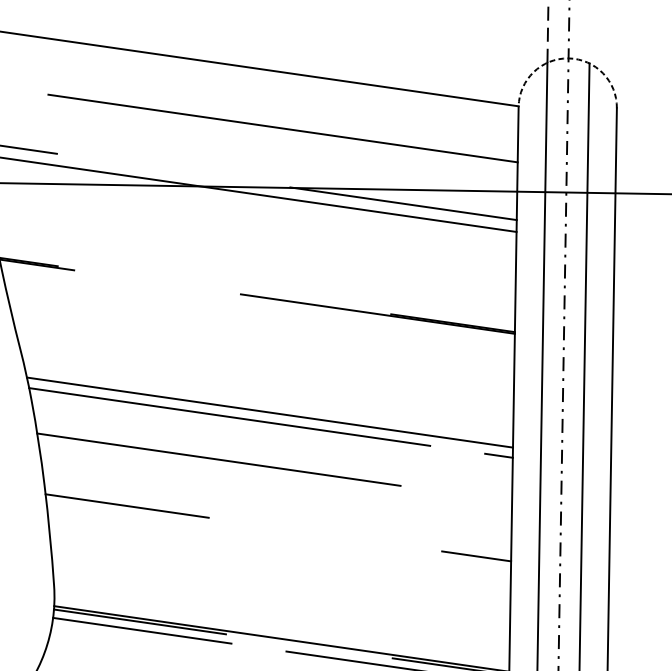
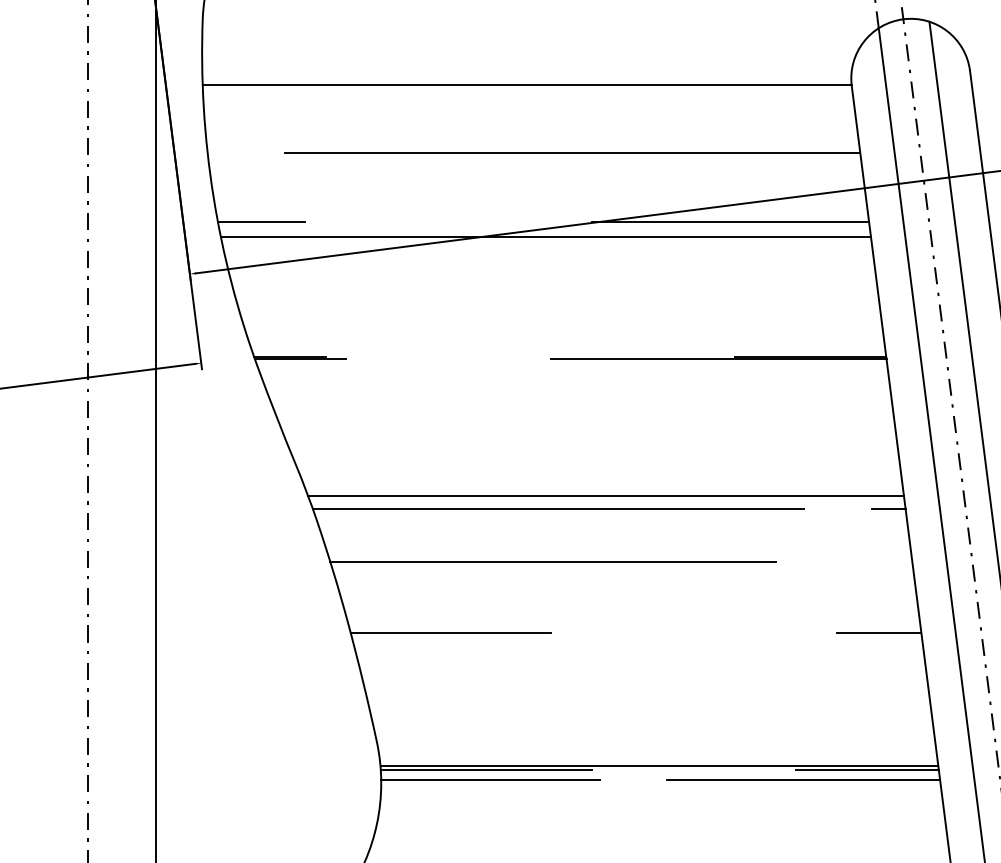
arc: (568, 58) -> (903, 19), dashed -> solid

